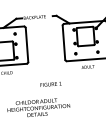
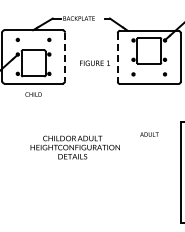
line: (63, 42) -> (117, 57), solid -> dashed
line: (27, 45) -> (65, 57), solid -> dashed
text: (88, 67) -> (149, 134), moved
text: (50, 83) -> (94, 62), moved

